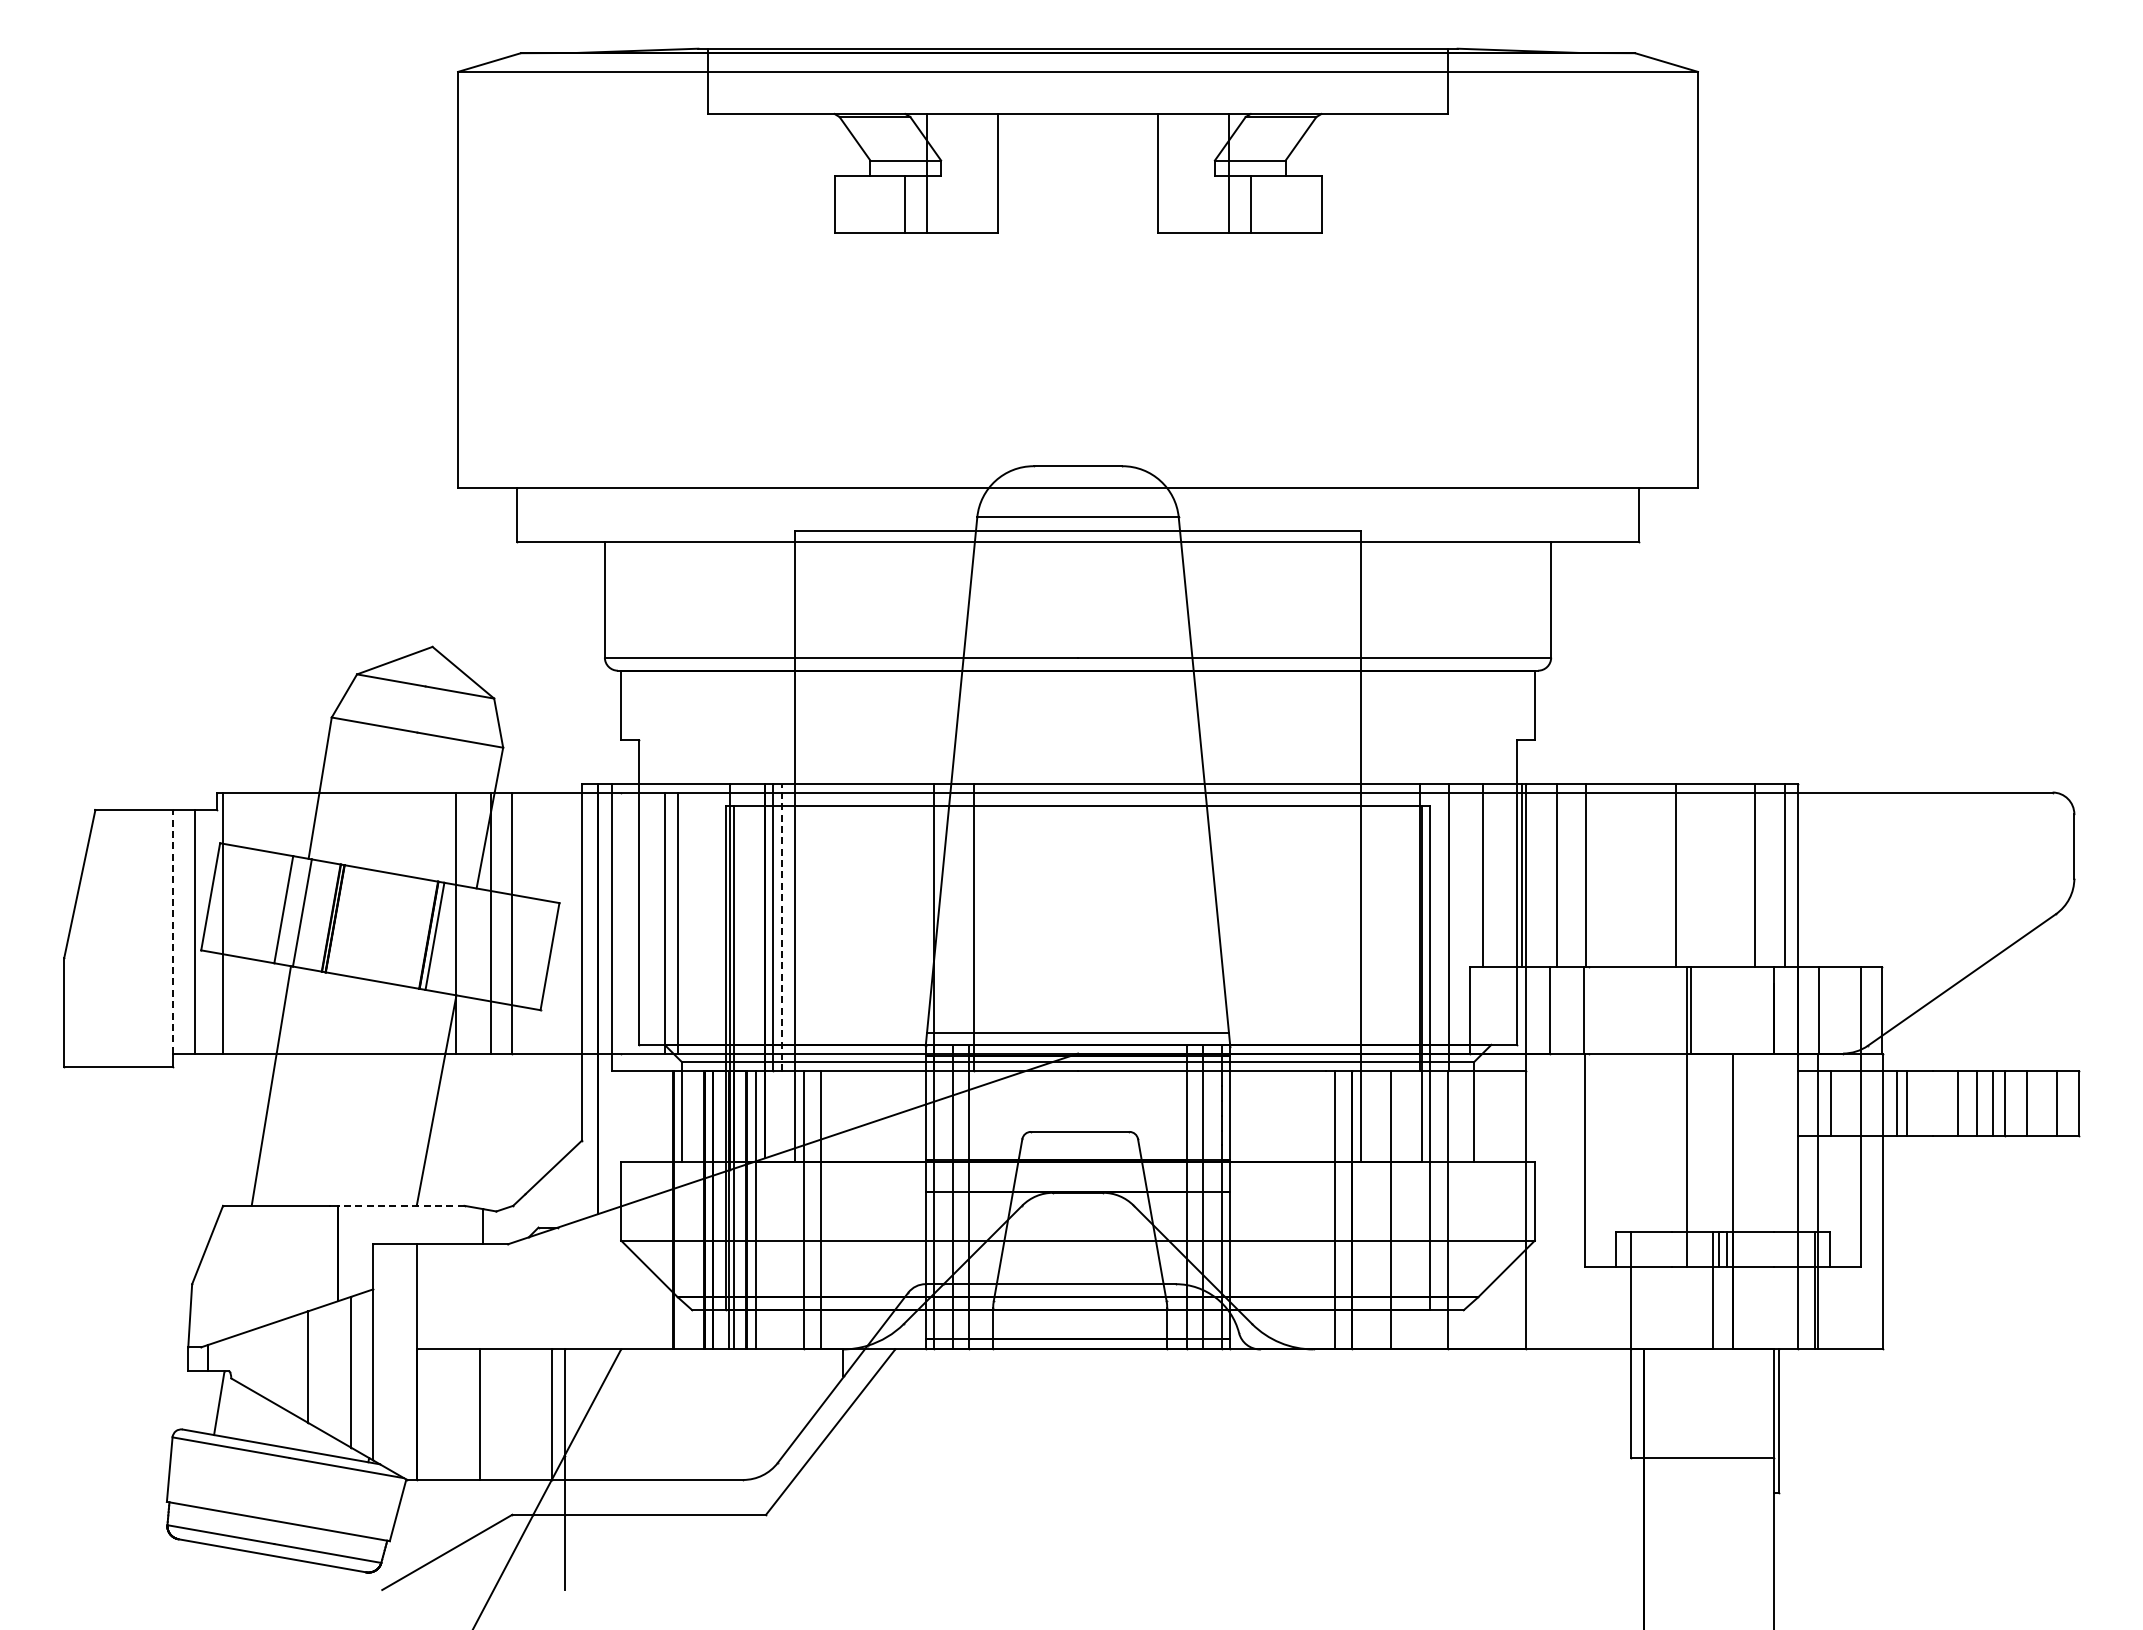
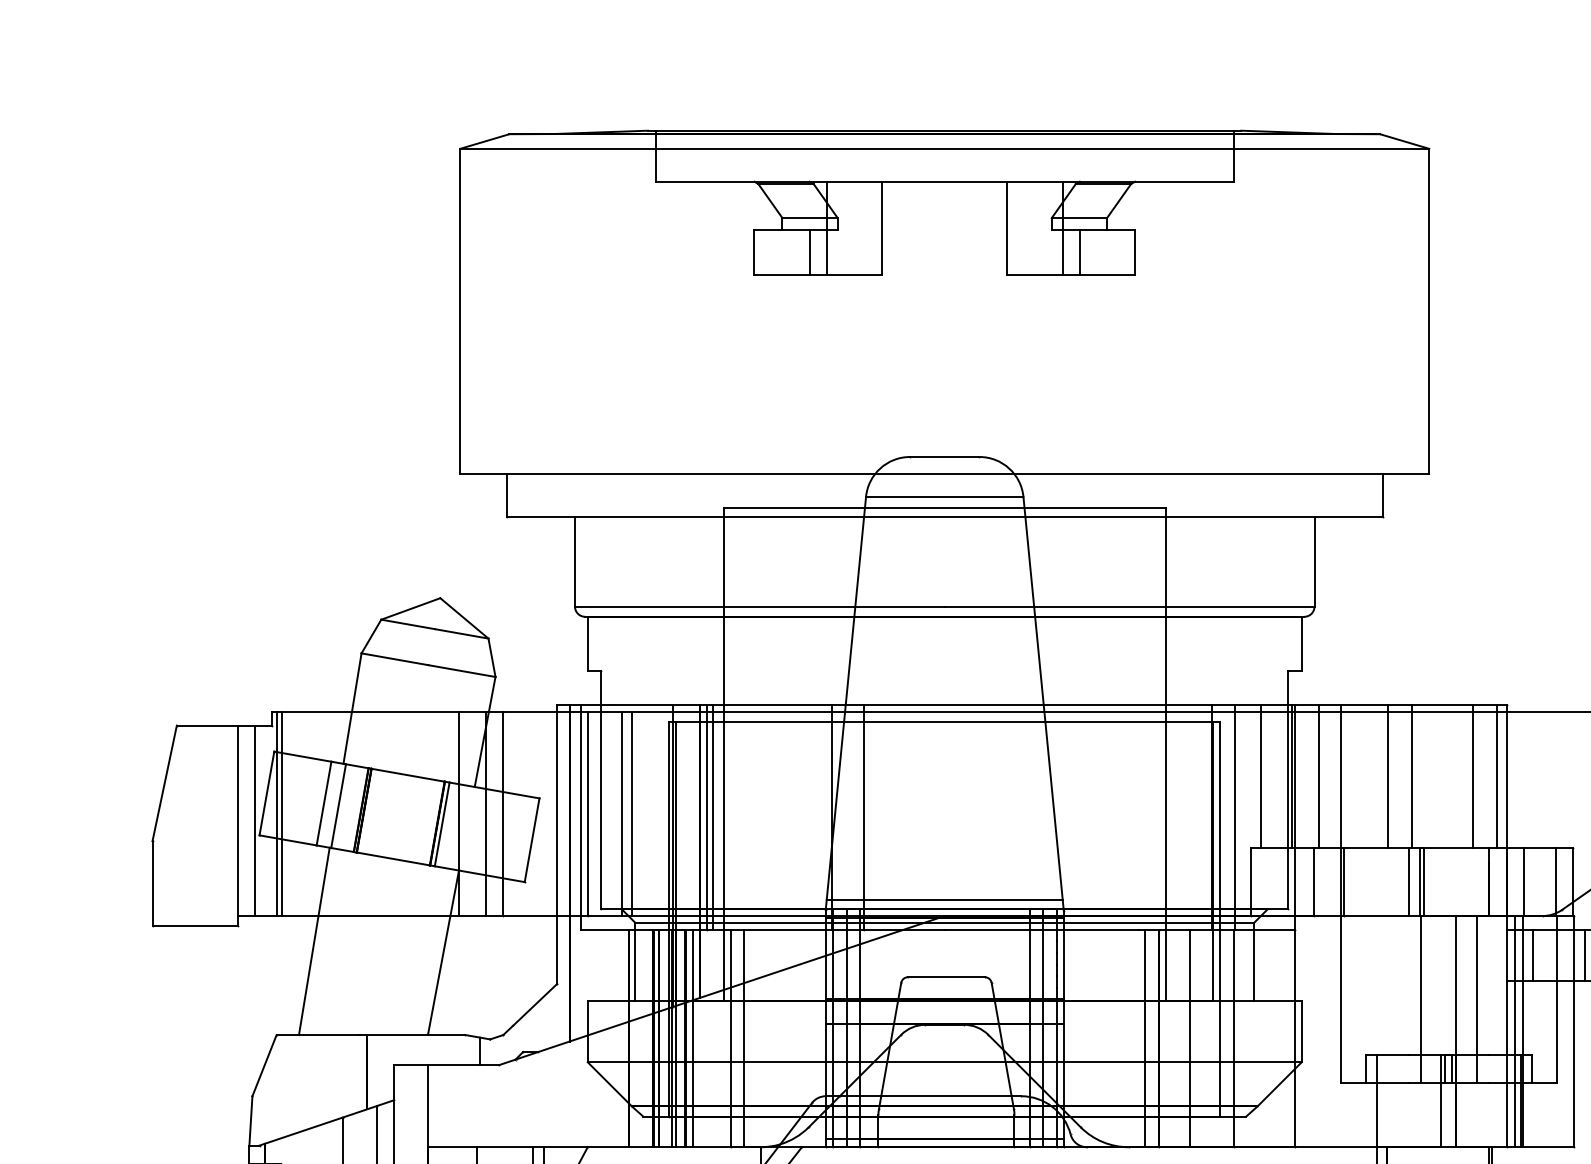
line: (1645, 874) -> (1388, 776), added
line: (229, 922) -> (281, 813), added
line: (621, 922) -> (587, 813), added
line: (781, 927) -> (713, 817), dashed -> solid
line: (173, 931) -> (237, 820), dashed -> solid
line: (1588, 1009) -> (1343, 881), added
line: (1671, 1009) -> (1408, 881), added
line: (1758, 1159) -> (1476, 998), added
line: (1807, 1201) -> (1514, 1031), added
line: (401, 1205) -> (416, 1034), dashed -> solid

